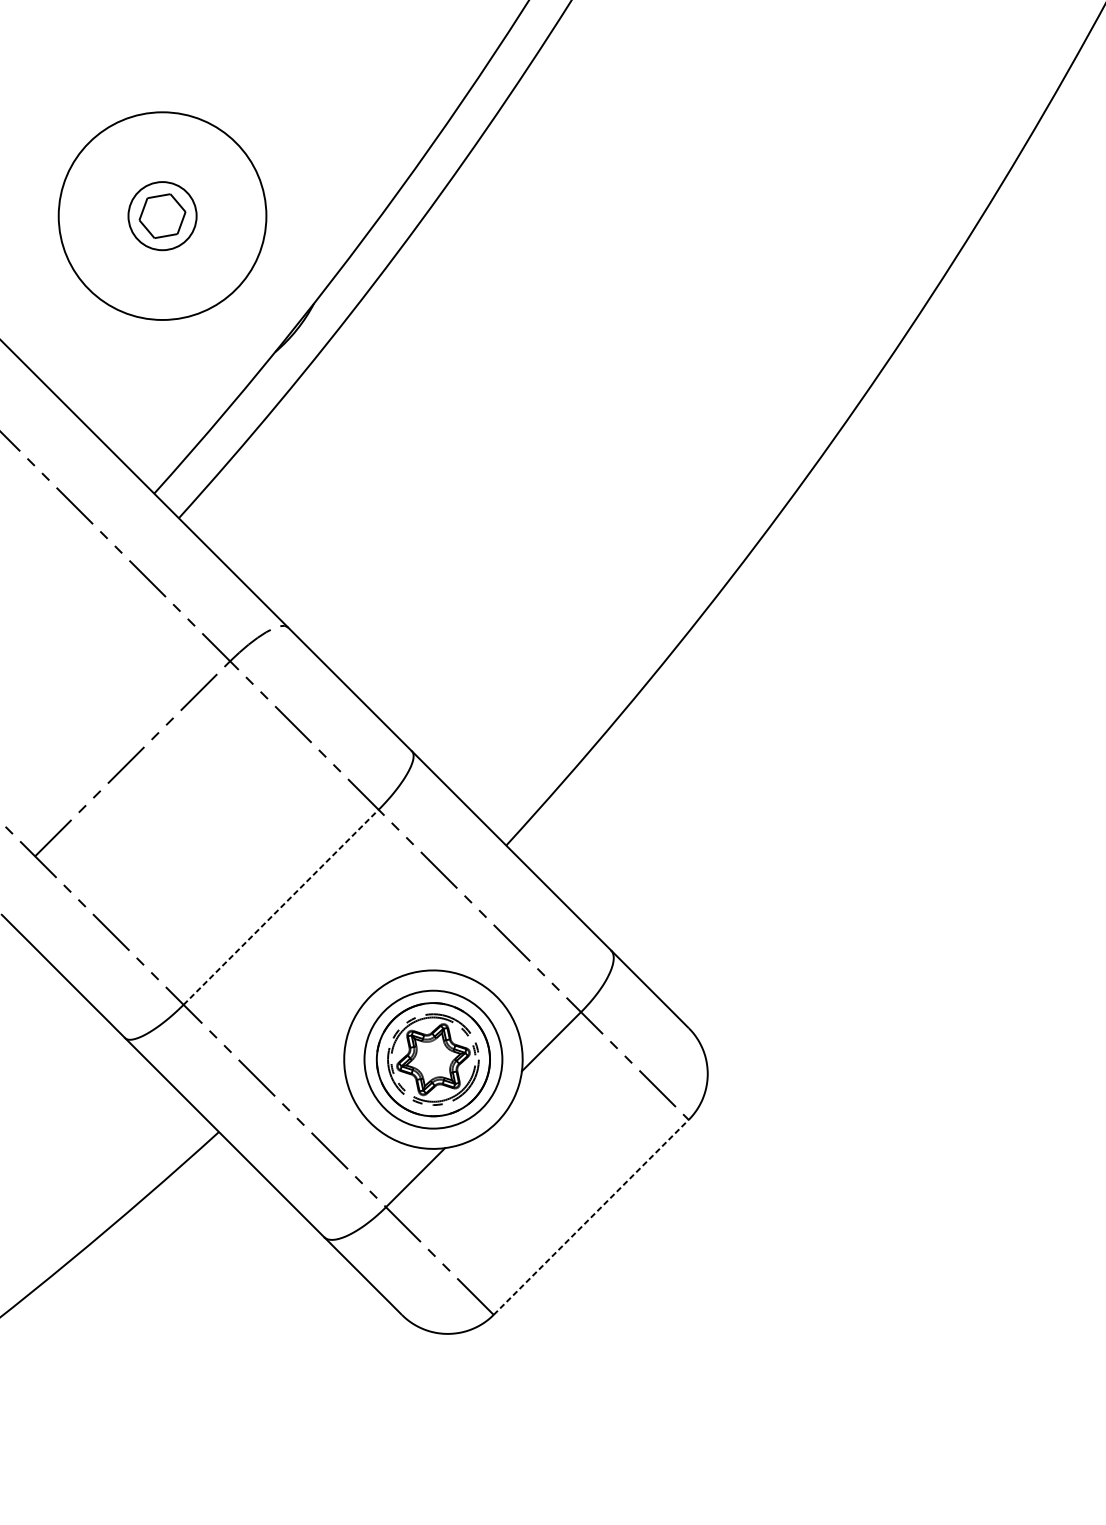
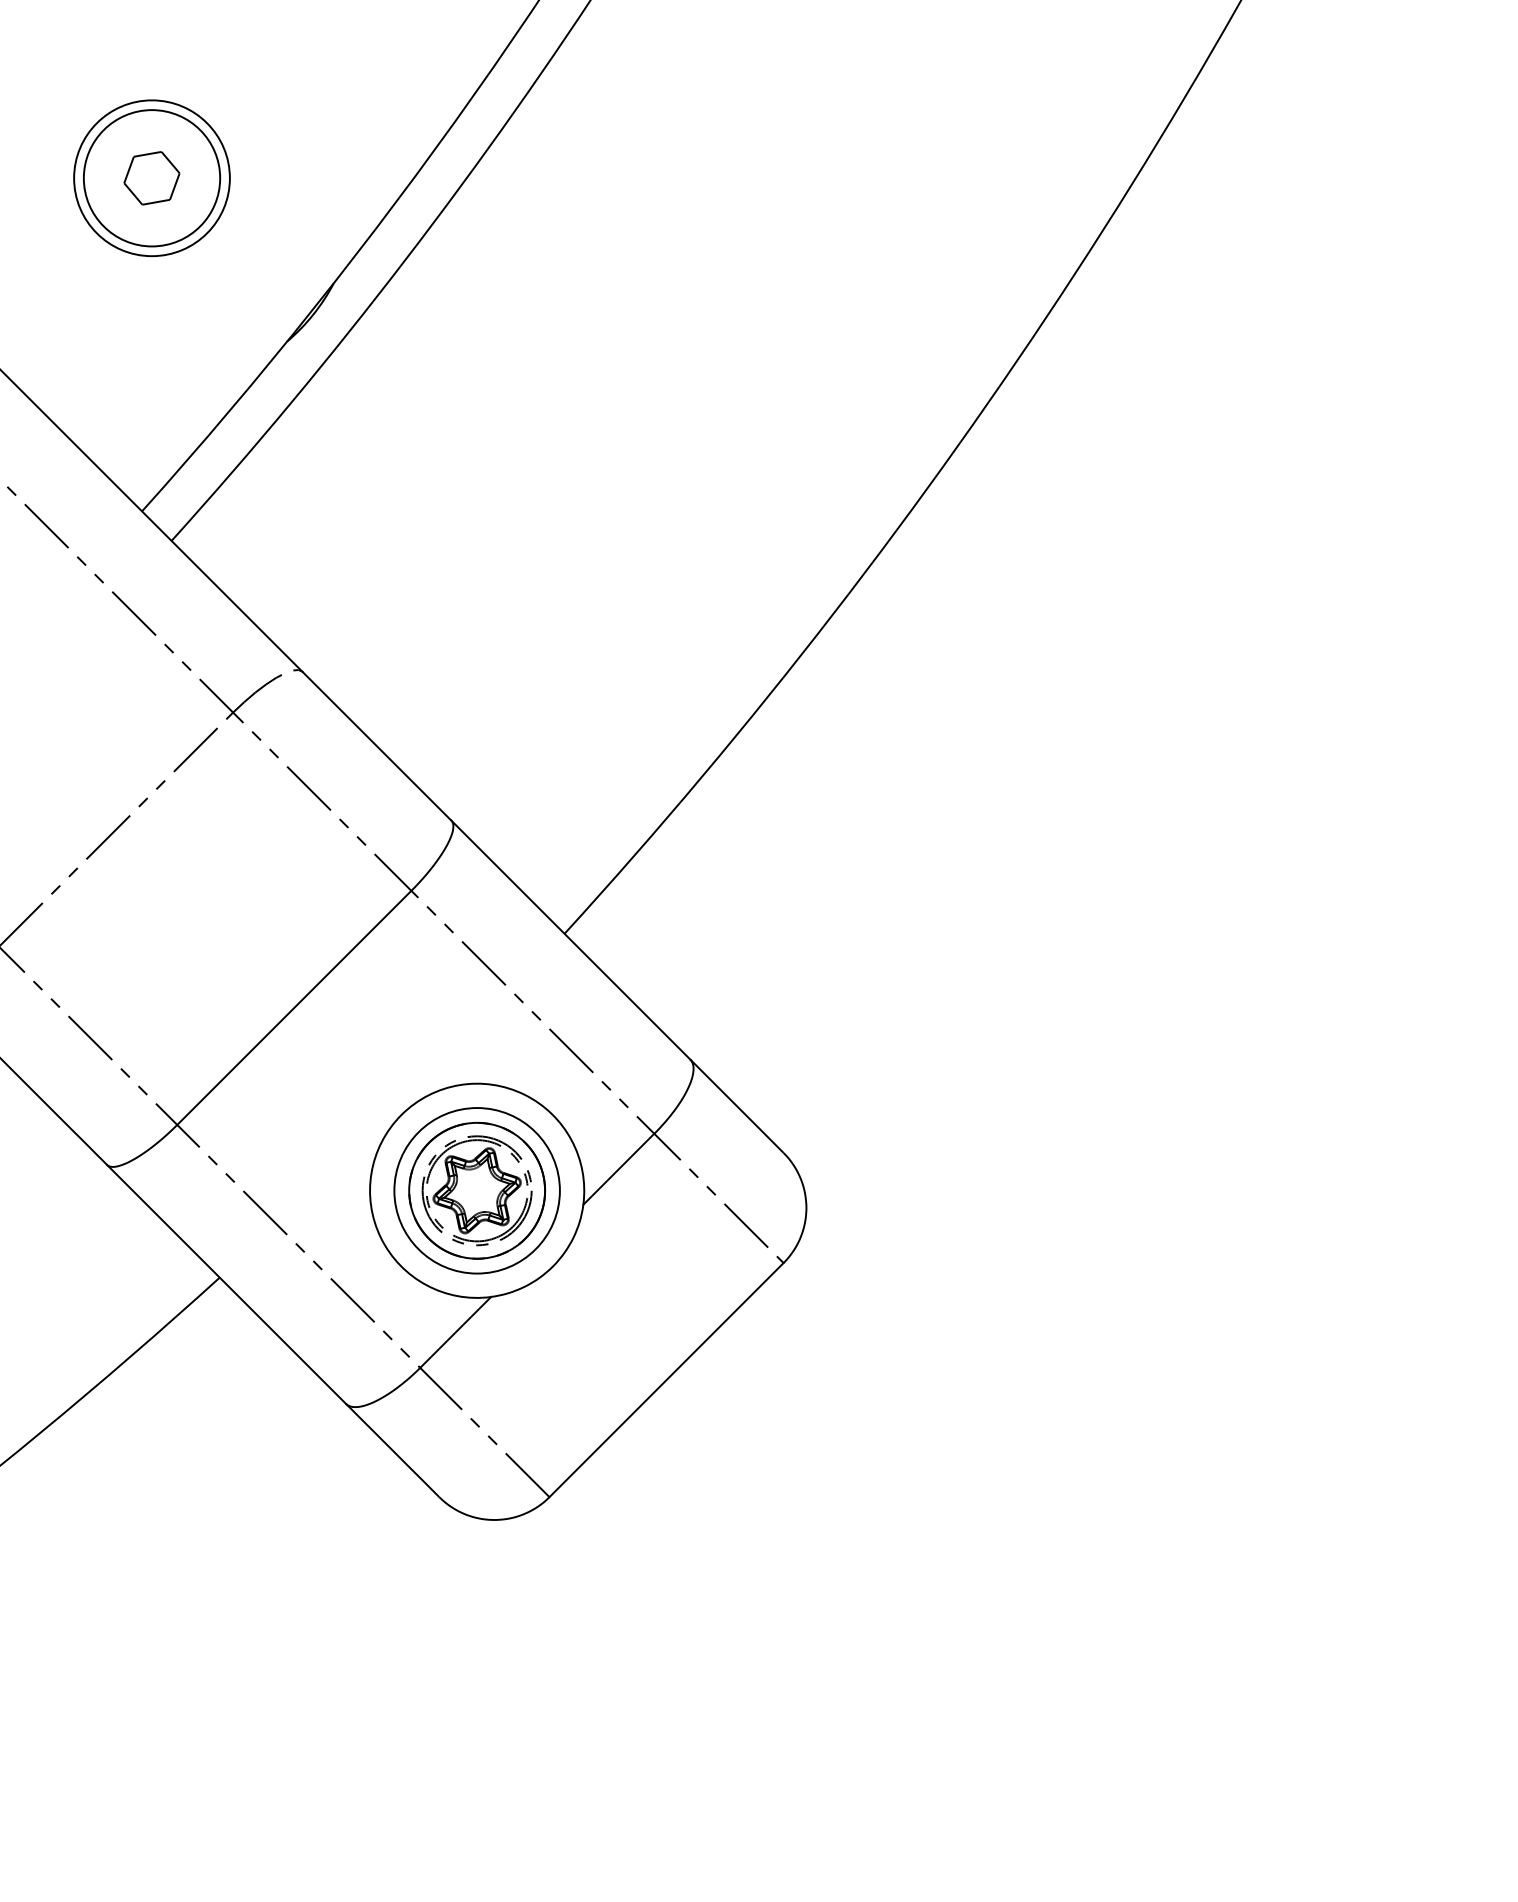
circle: (162, 216) -> (151, 178), size x0.62
circle: (162, 216) -> (151, 178), size x1.67
line: (281, 906) -> (294, 1007), dashed -> solid
line: (591, 1217) -> (666, 1380), dashed -> solid

